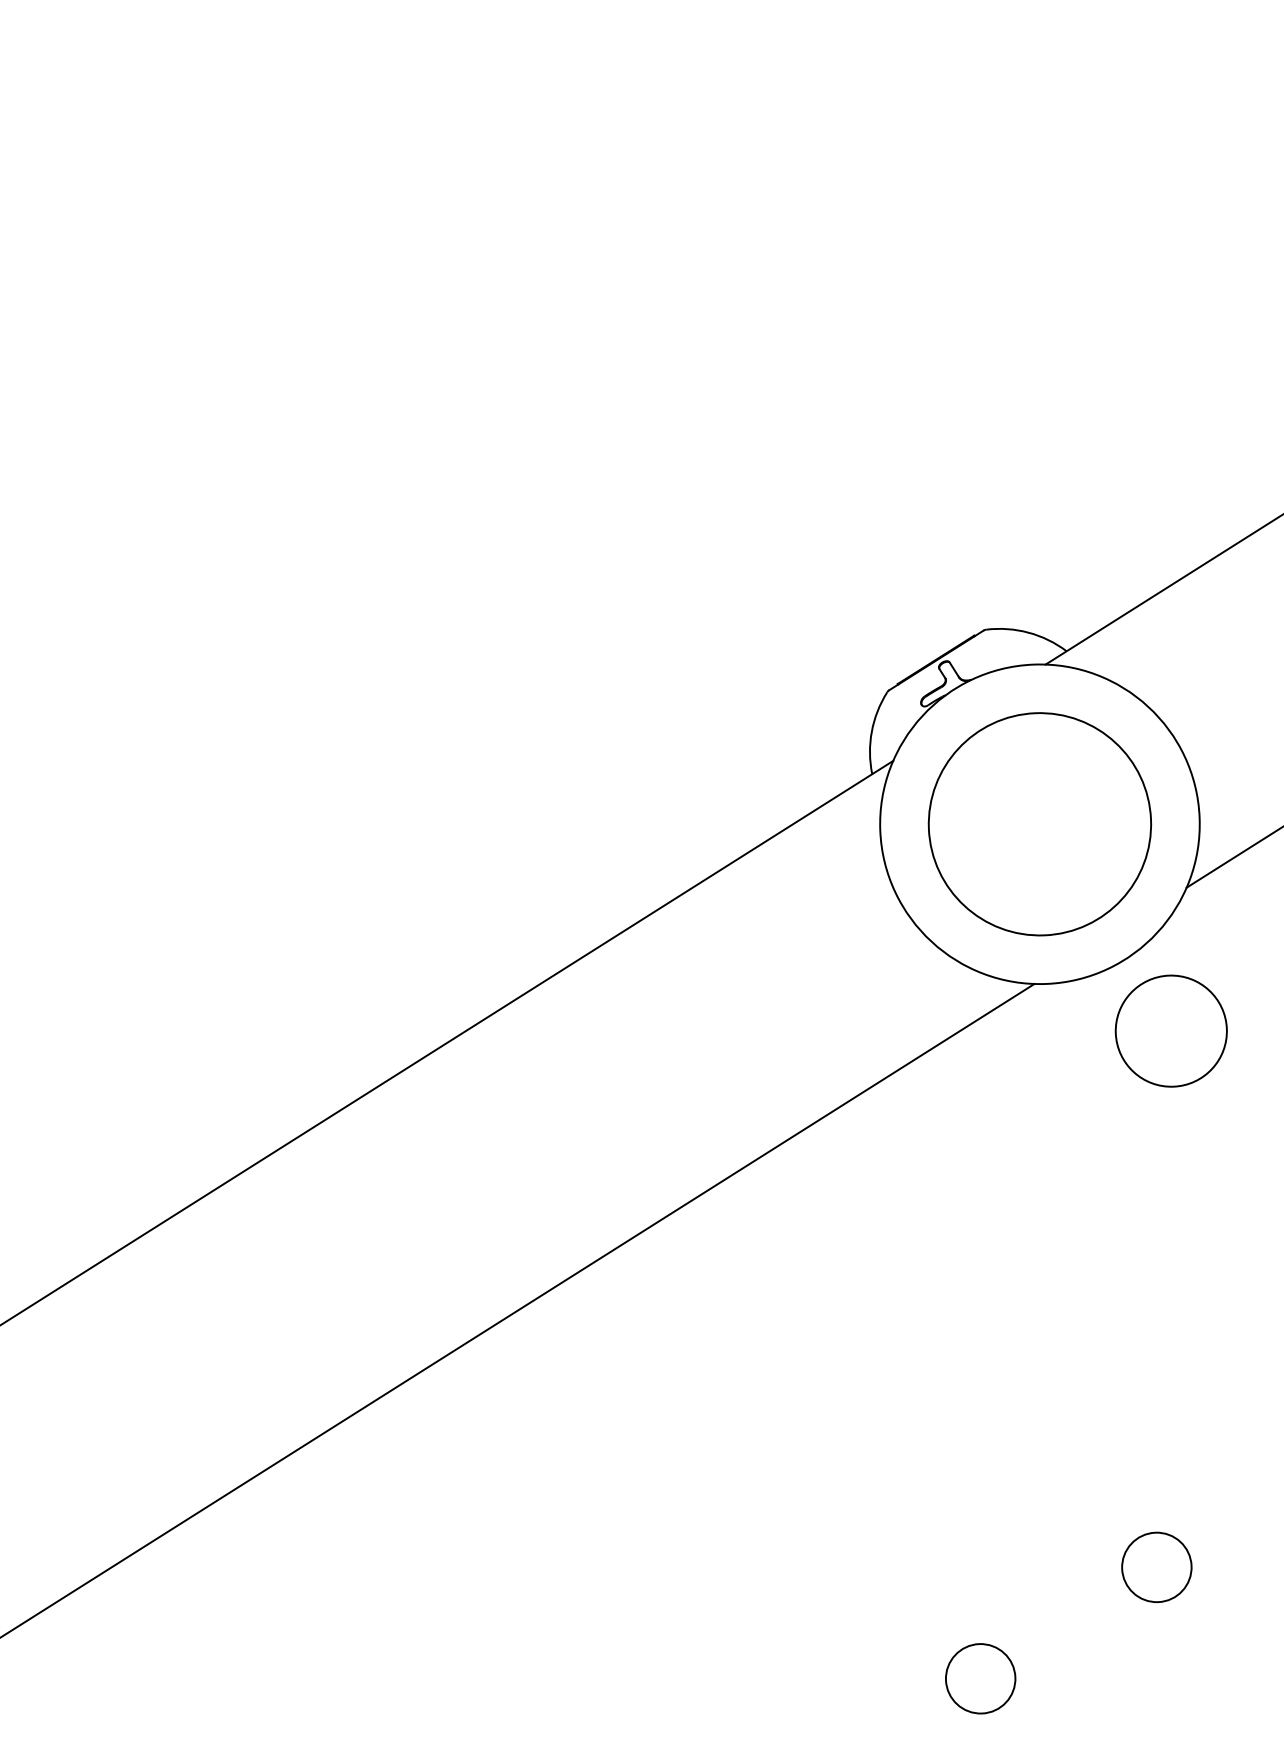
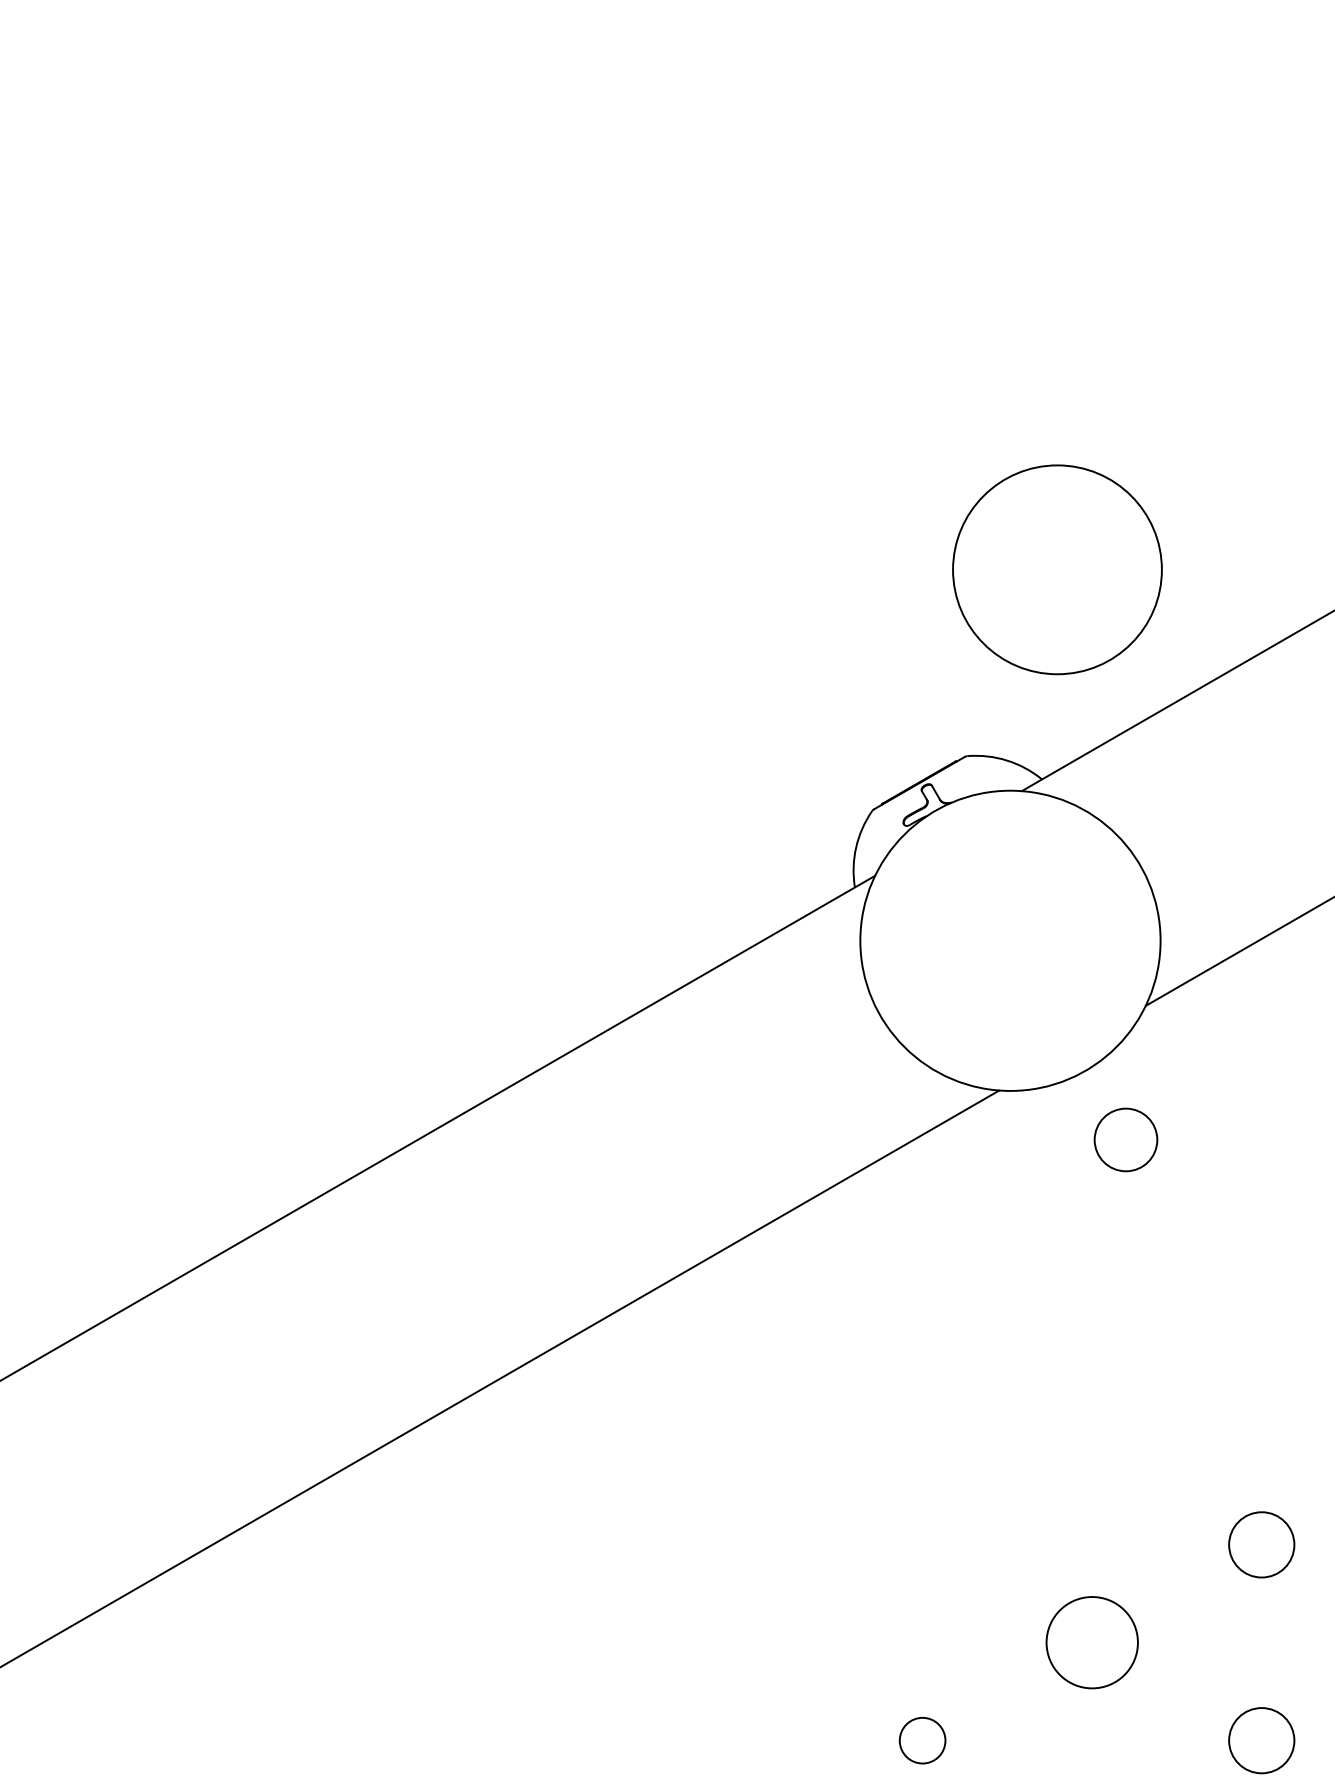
circle: (1039, 823) -> (1057, 569), moved
circle: (1170, 1030) -> (1125, 1139), size x0.6
circle: (1156, 1567) -> (1091, 1642), size x1.4
circle: (980, 1678) -> (922, 1740), size x0.7

